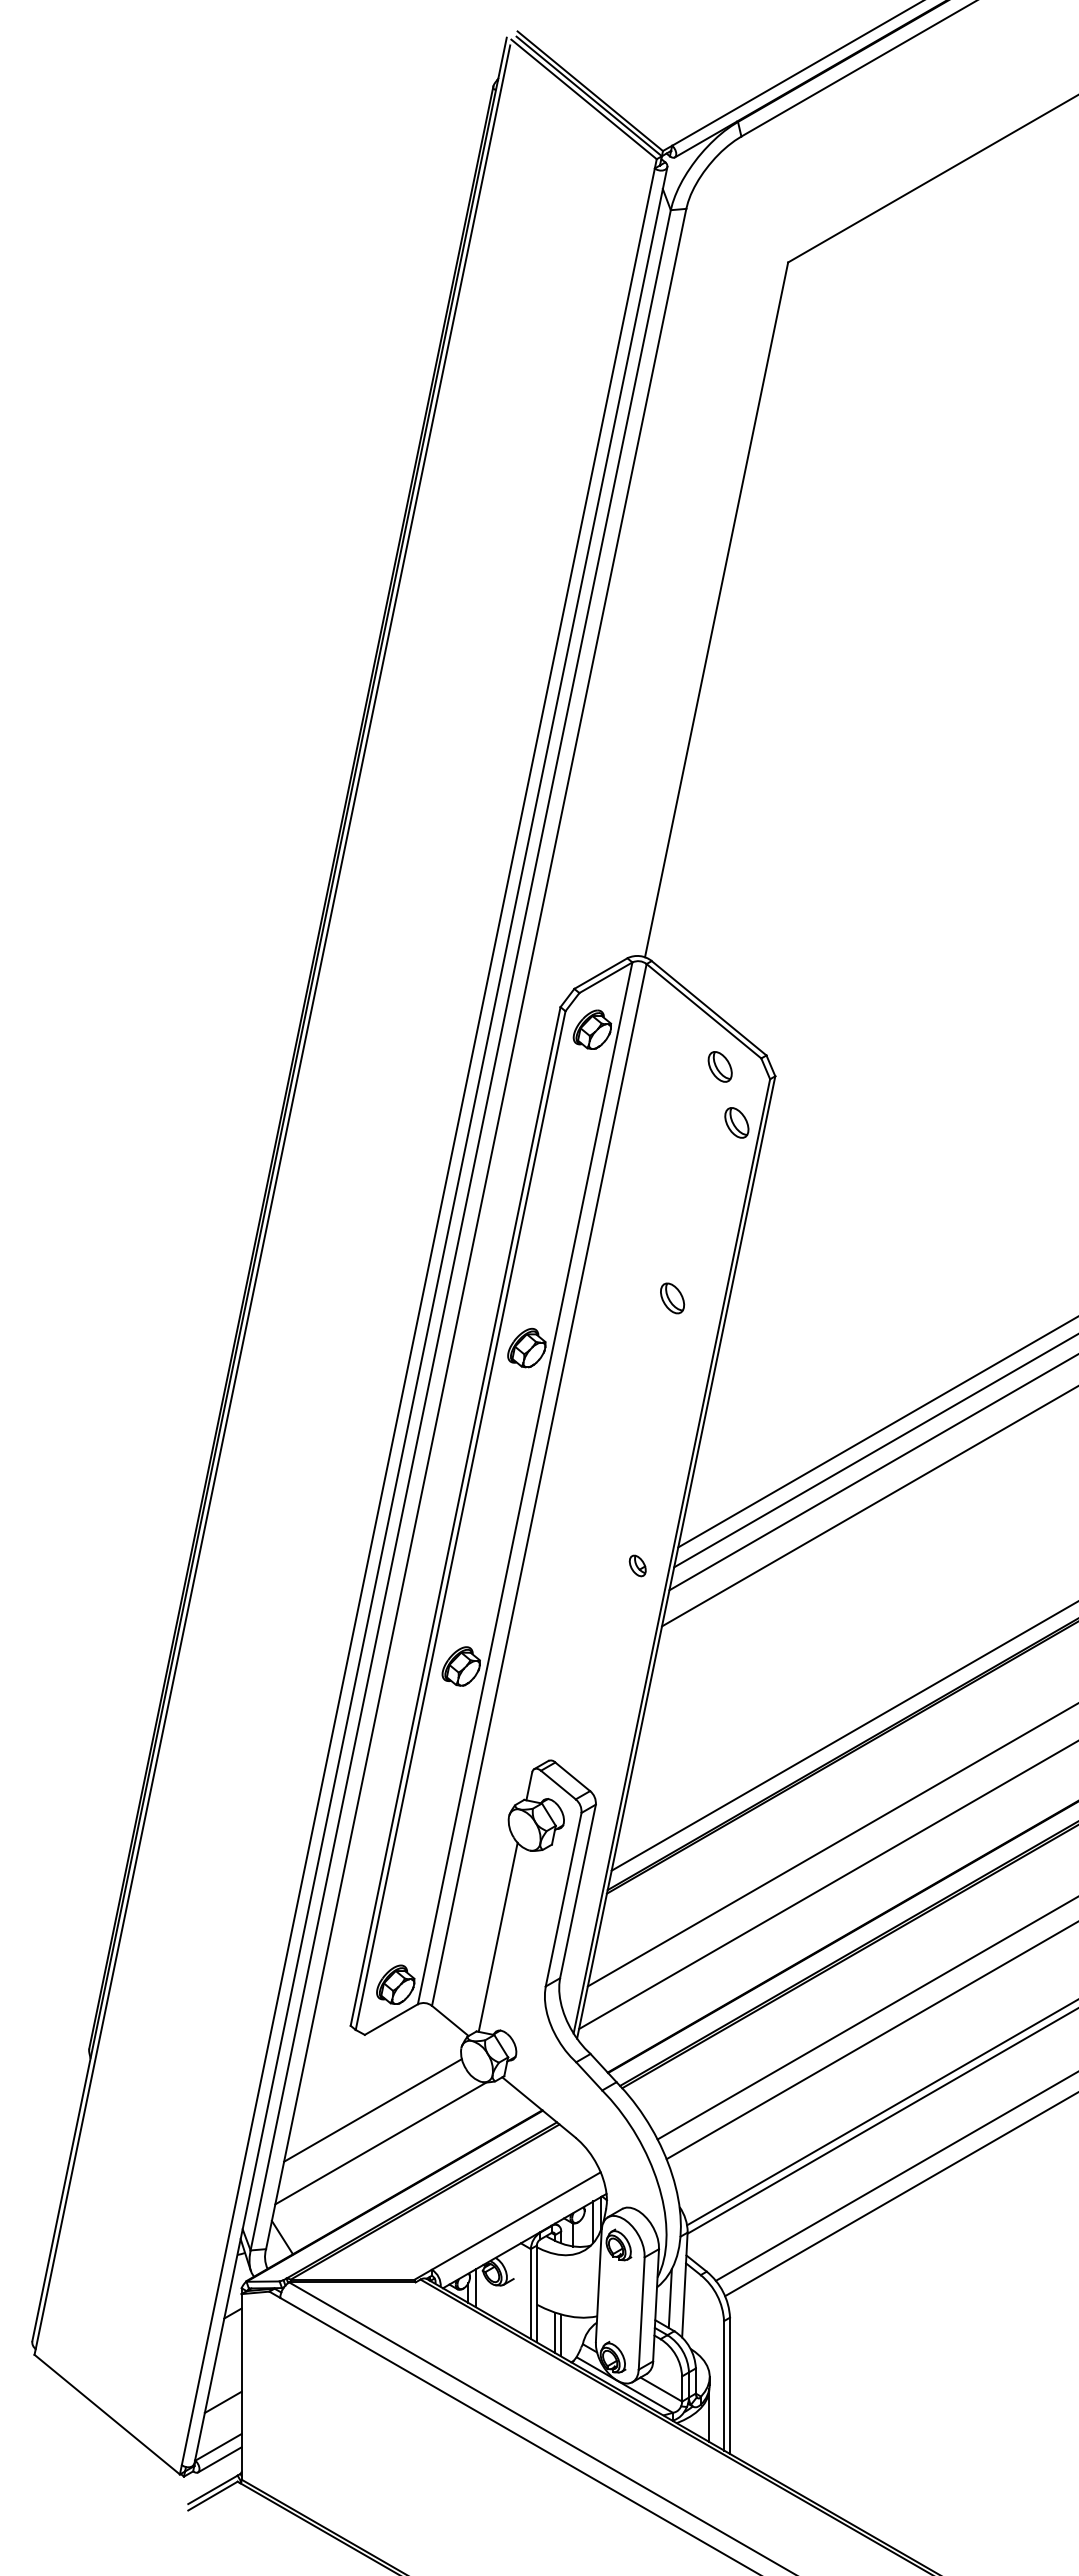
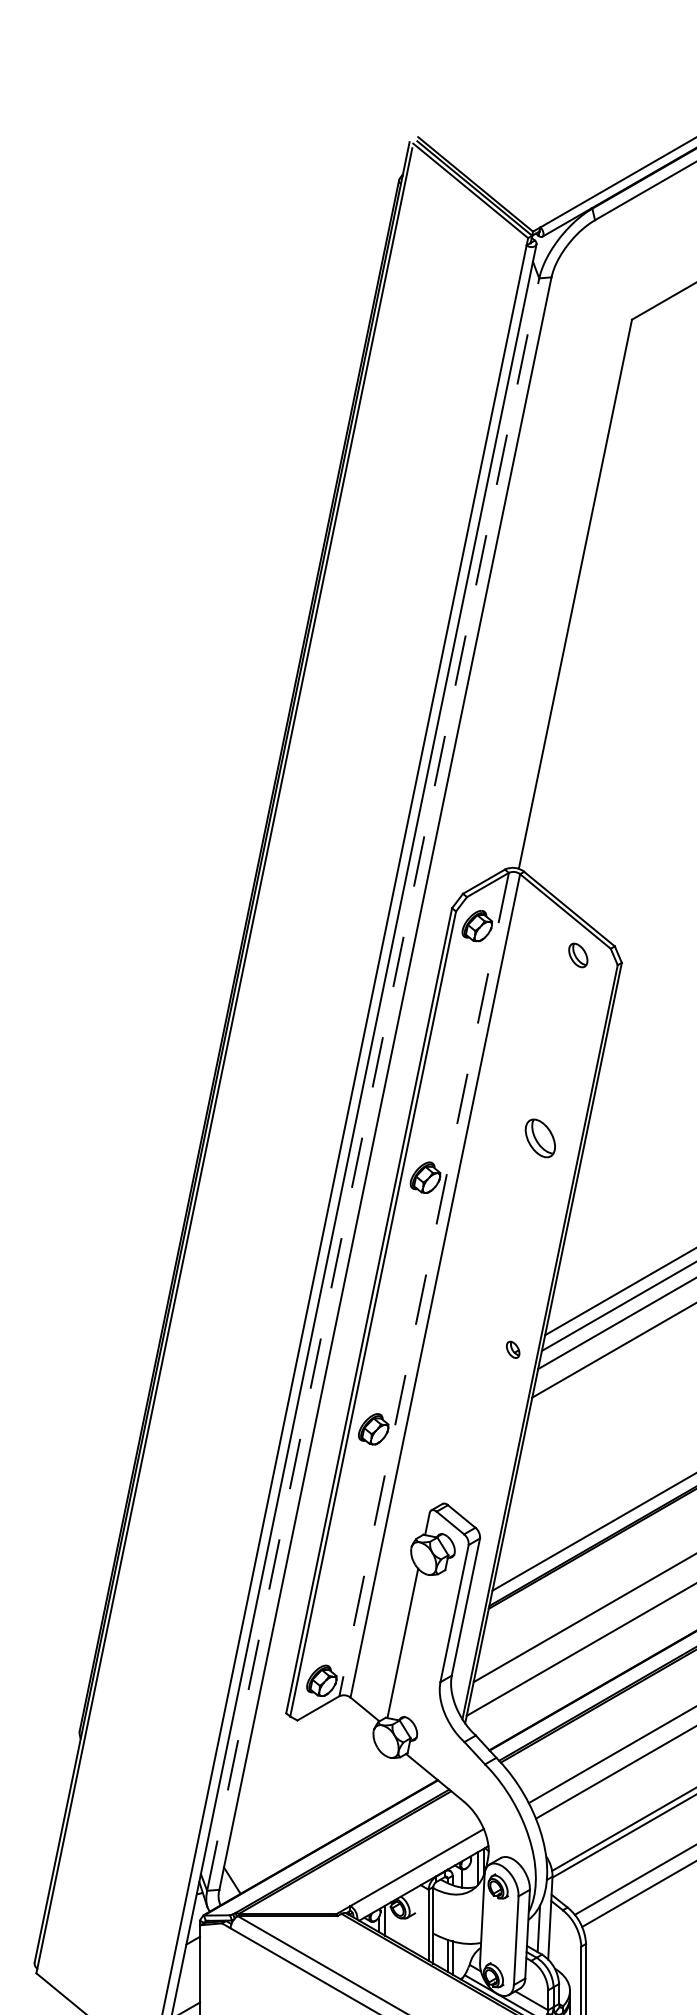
part: (736, 1122) -> (591, 999), removed
line: (460, 1230) -> (373, 1084), solid -> dashed
part: (672, 1298) -> (540, 1138), size x1.6
line: (525, 1483) -> (424, 1284), solid -> dashed
line: (372, 2110) -> (303, 1780), removed
line: (380, 2143) -> (309, 1806), removed

